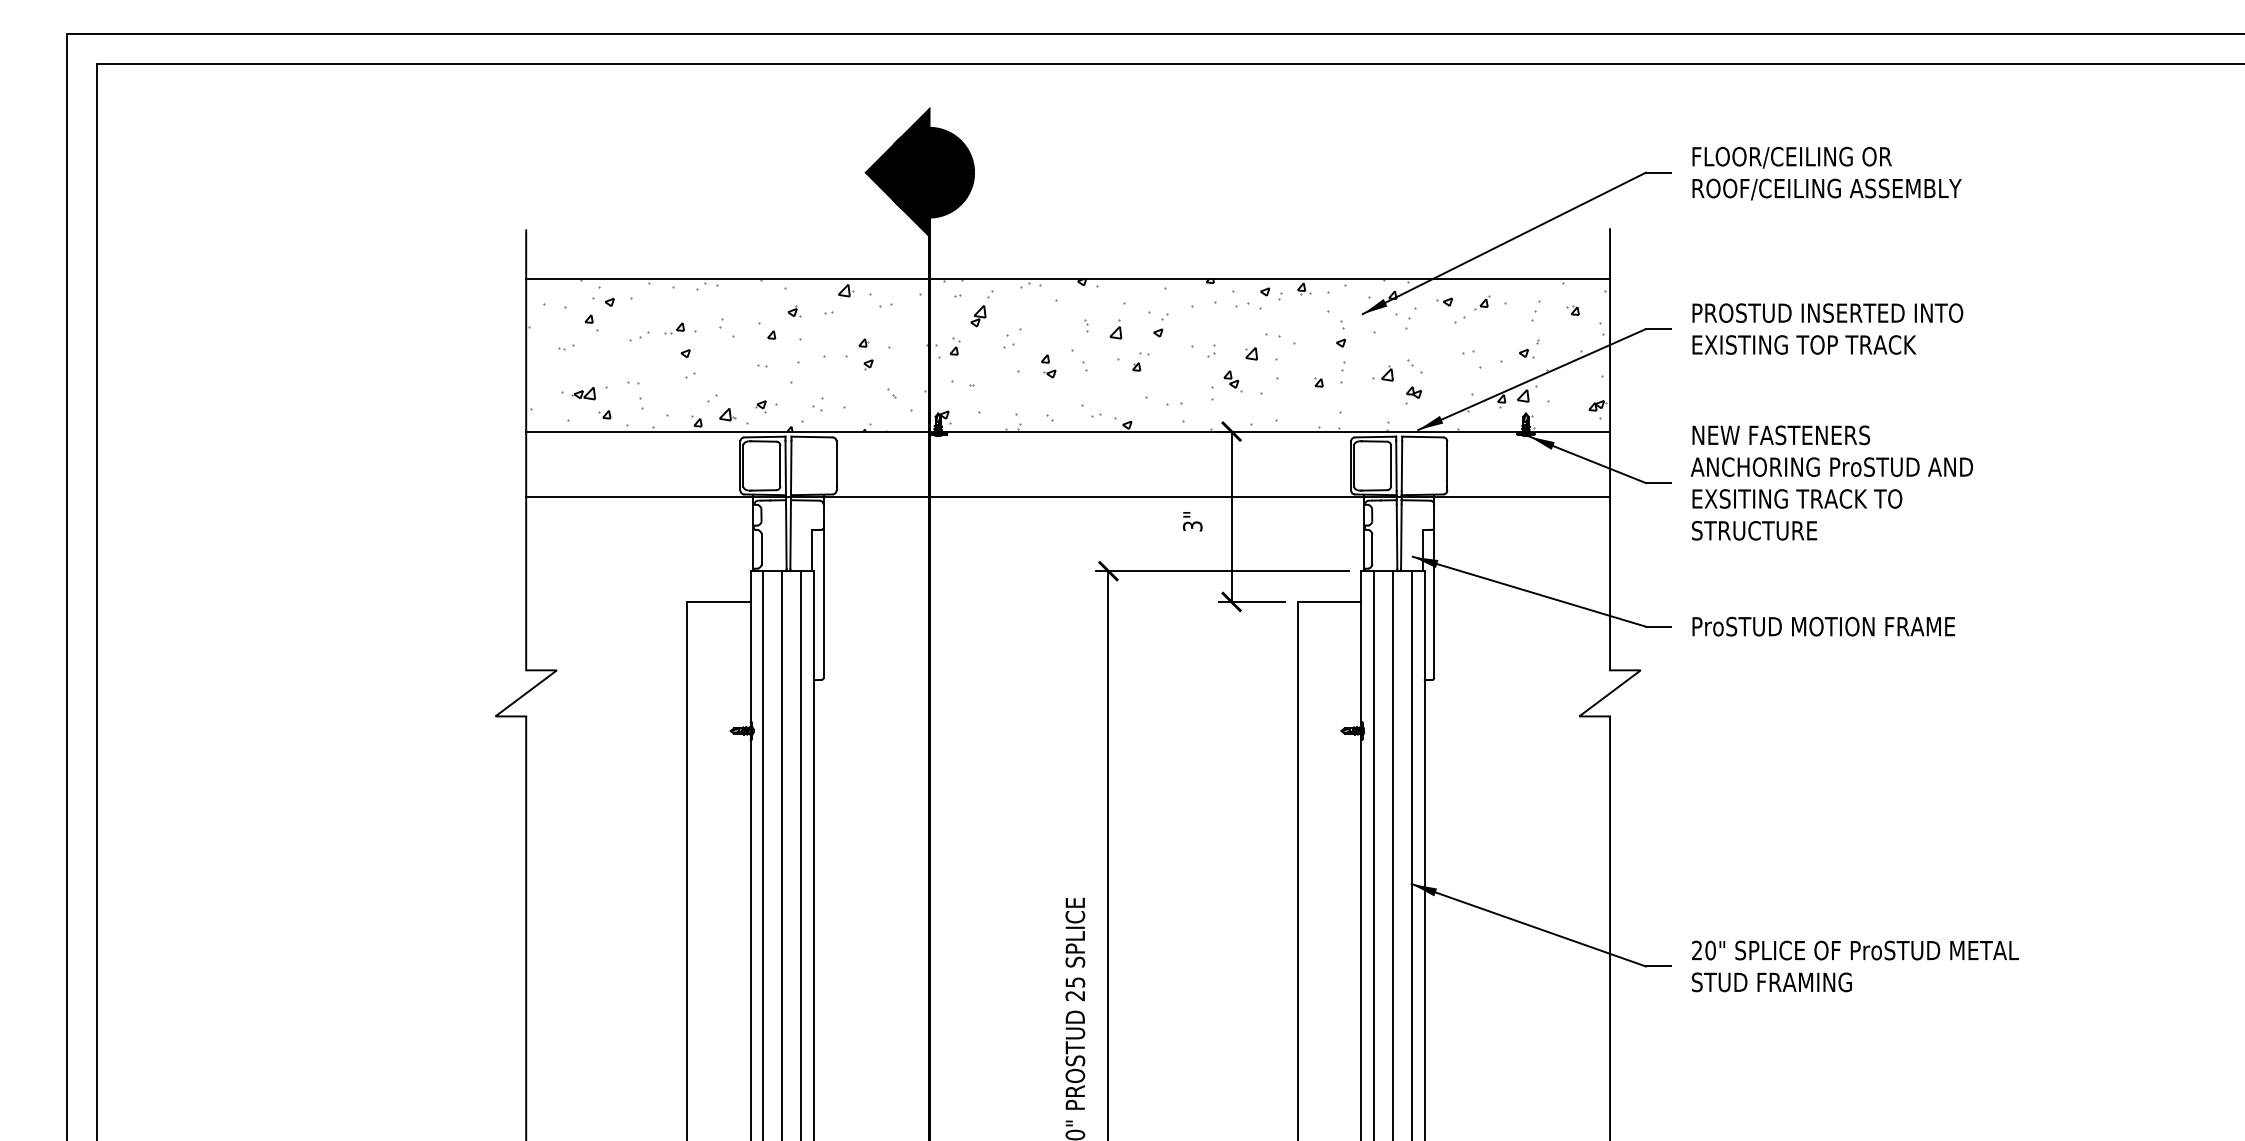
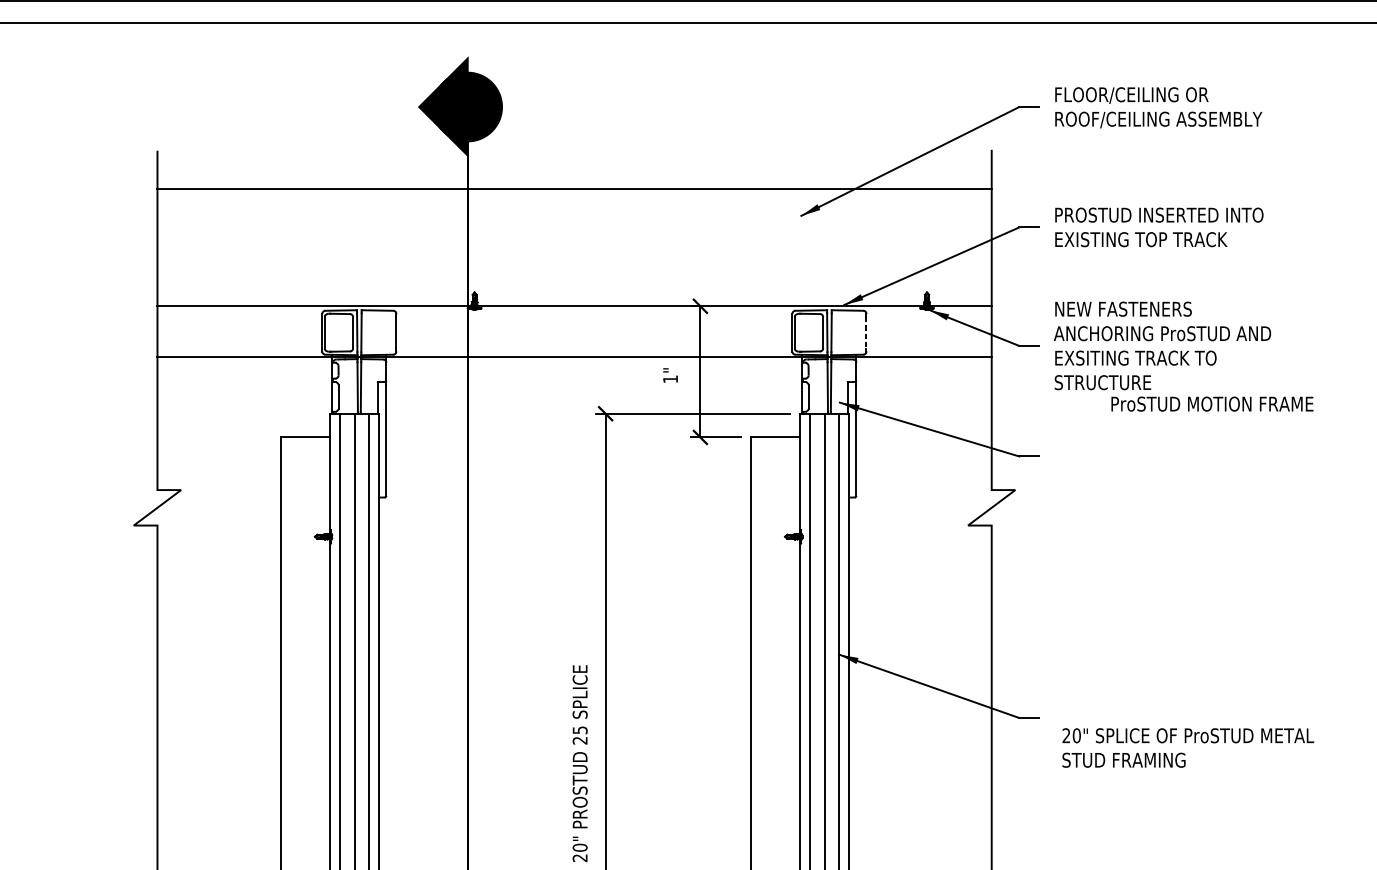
hatch: (1067, 354) -> (574, 246), removed
line: (1447, 465) -> (866, 332), solid -> dashed
text: (1192, 526) -> (670, 379), 3" -> 1"
text: (1823, 626) -> (1212, 403), moved
text: (1855, 966) -> (1188, 748), moved

